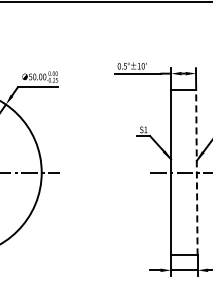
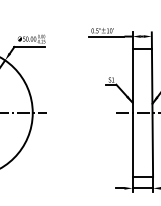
line: (196, 172) -> (152, 112), dashed -> solid

